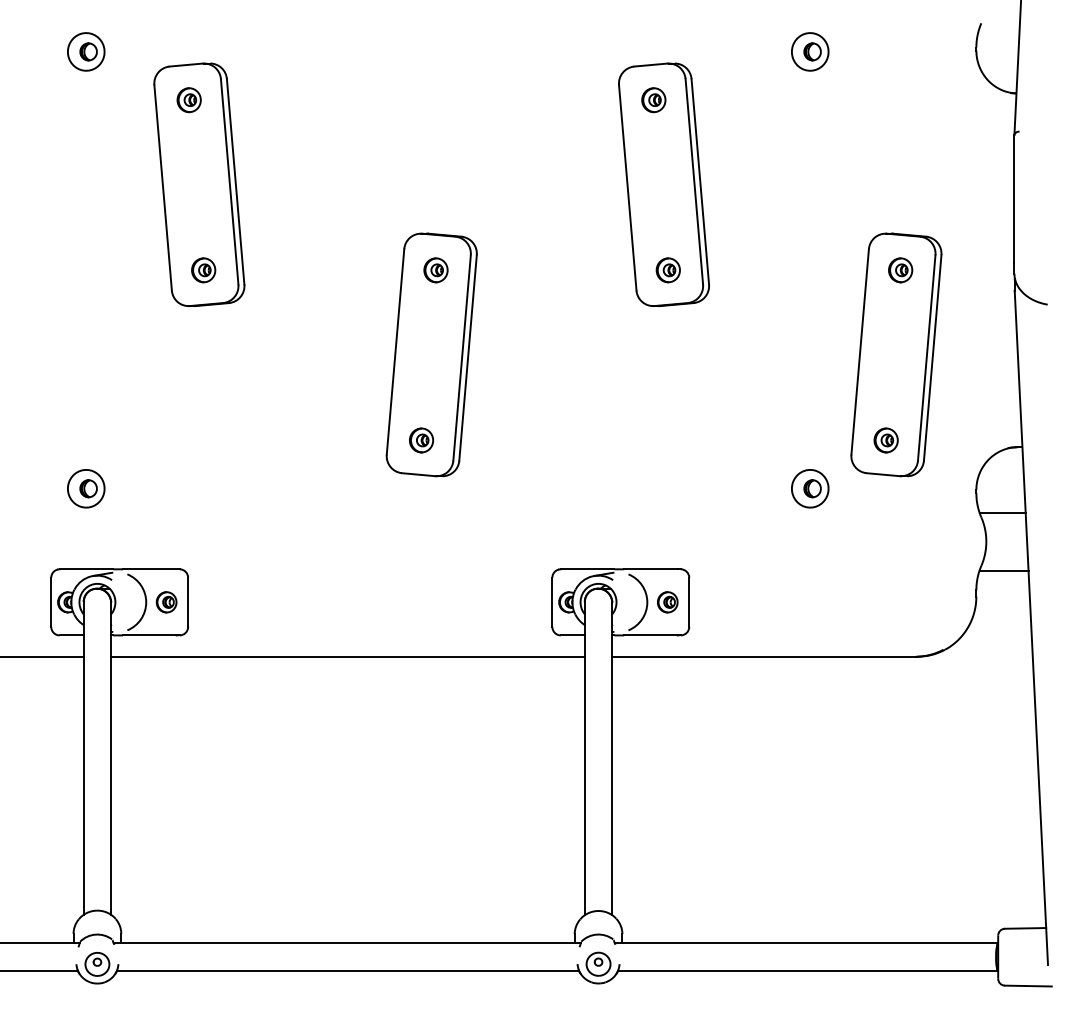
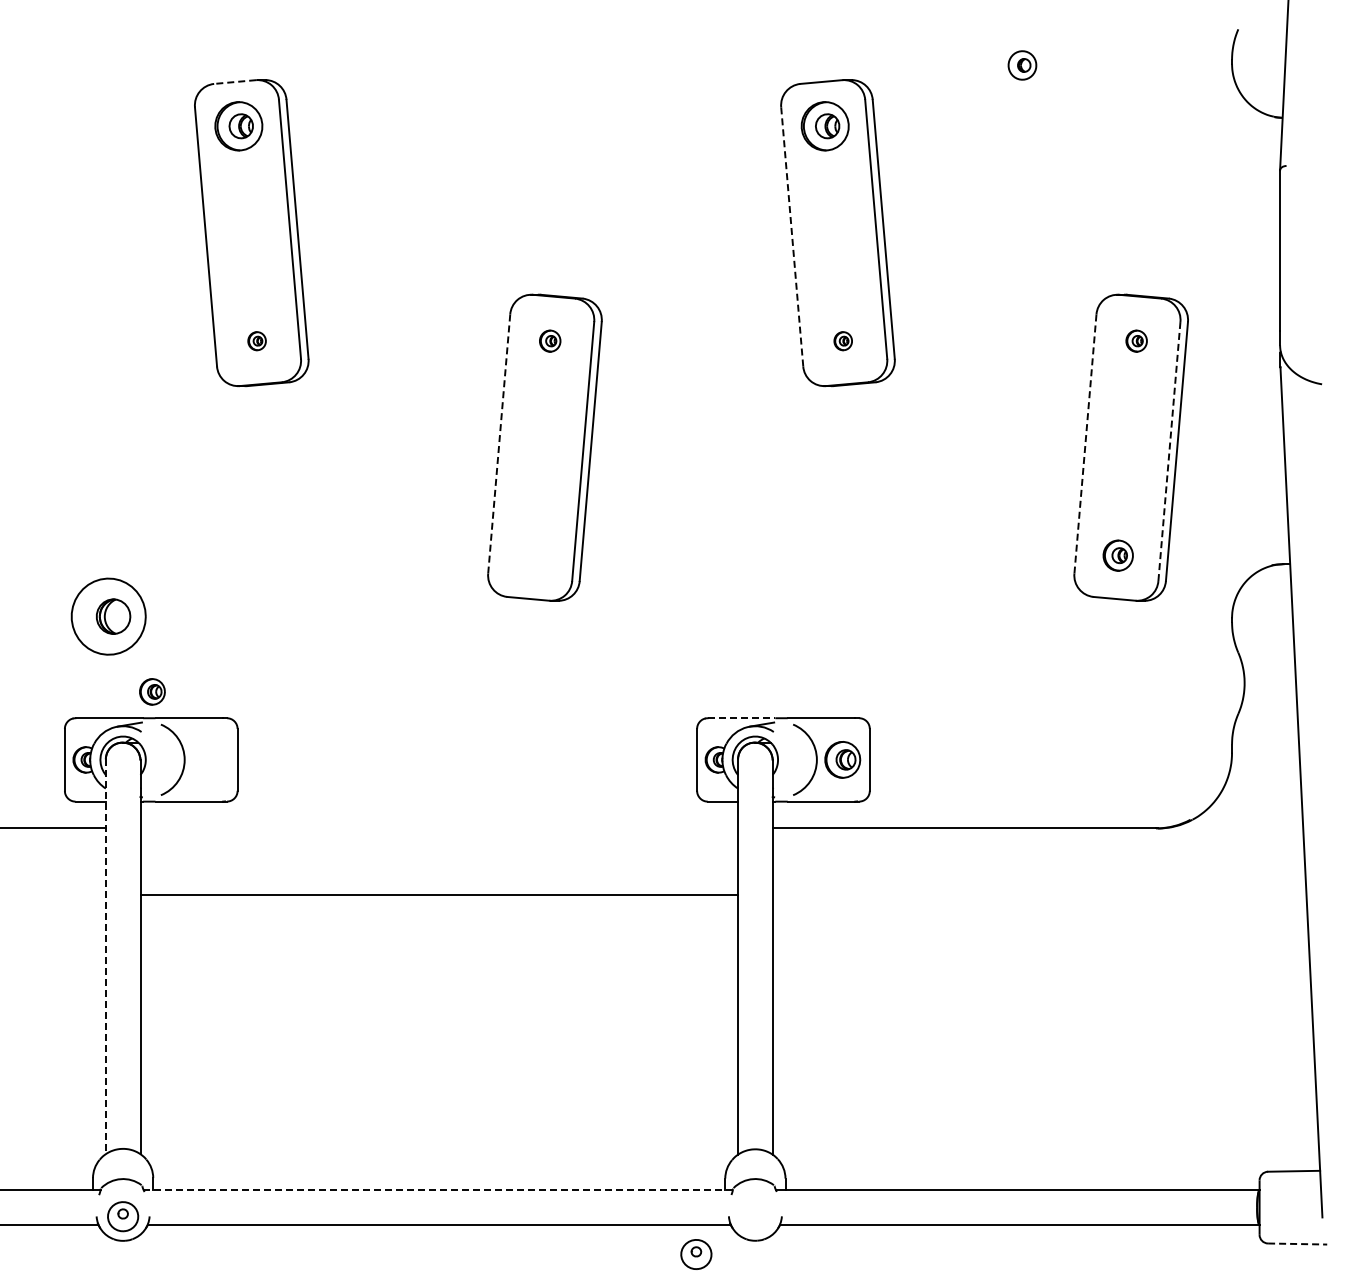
part: (86, 51) -> (109, 65), removed
part: (810, 51) -> (1022, 65), size x0.6
line: (185, 65) -> (234, 82), solid -> dashed
part: (188, 100) -> (238, 126), size x1.6
part: (653, 100) -> (824, 126), size x1.6
line: (627, 187) -> (792, 236), solid -> dashed
part: (203, 270) -> (256, 341), size x0.6
part: (435, 270) -> (549, 341), size x0.7
part: (667, 270) -> (842, 341), size x0.6
part: (900, 270) -> (1136, 341), size x0.7
line: (395, 352) -> (499, 444), solid -> dashed
line: (860, 352) -> (1085, 444), solid -> dashed
line: (926, 357) -> (1169, 451), solid -> dashed
part: (421, 440) -> (531, 555), removed
part: (86, 488) -> (109, 616), size x1.6
part: (810, 488) -> (1022, 616), removed
line: (1002, 512) -> (1265, 646), removed
line: (587, 569) -> (741, 718), solid -> dashed
line: (1003, 570) -> (1266, 719), removed
part: (166, 602) -> (152, 691), moved
part: (667, 602) -> (842, 759), size x1.4
line: (348, 656) -> (439, 895), moved
line: (83, 758) -> (105, 957), solid -> dashed
line: (347, 943) -> (438, 1190), solid -> dashed
part: (598, 964) -> (696, 1254), moved
line: (1028, 986) -> (1297, 1244), solid -> dashed

